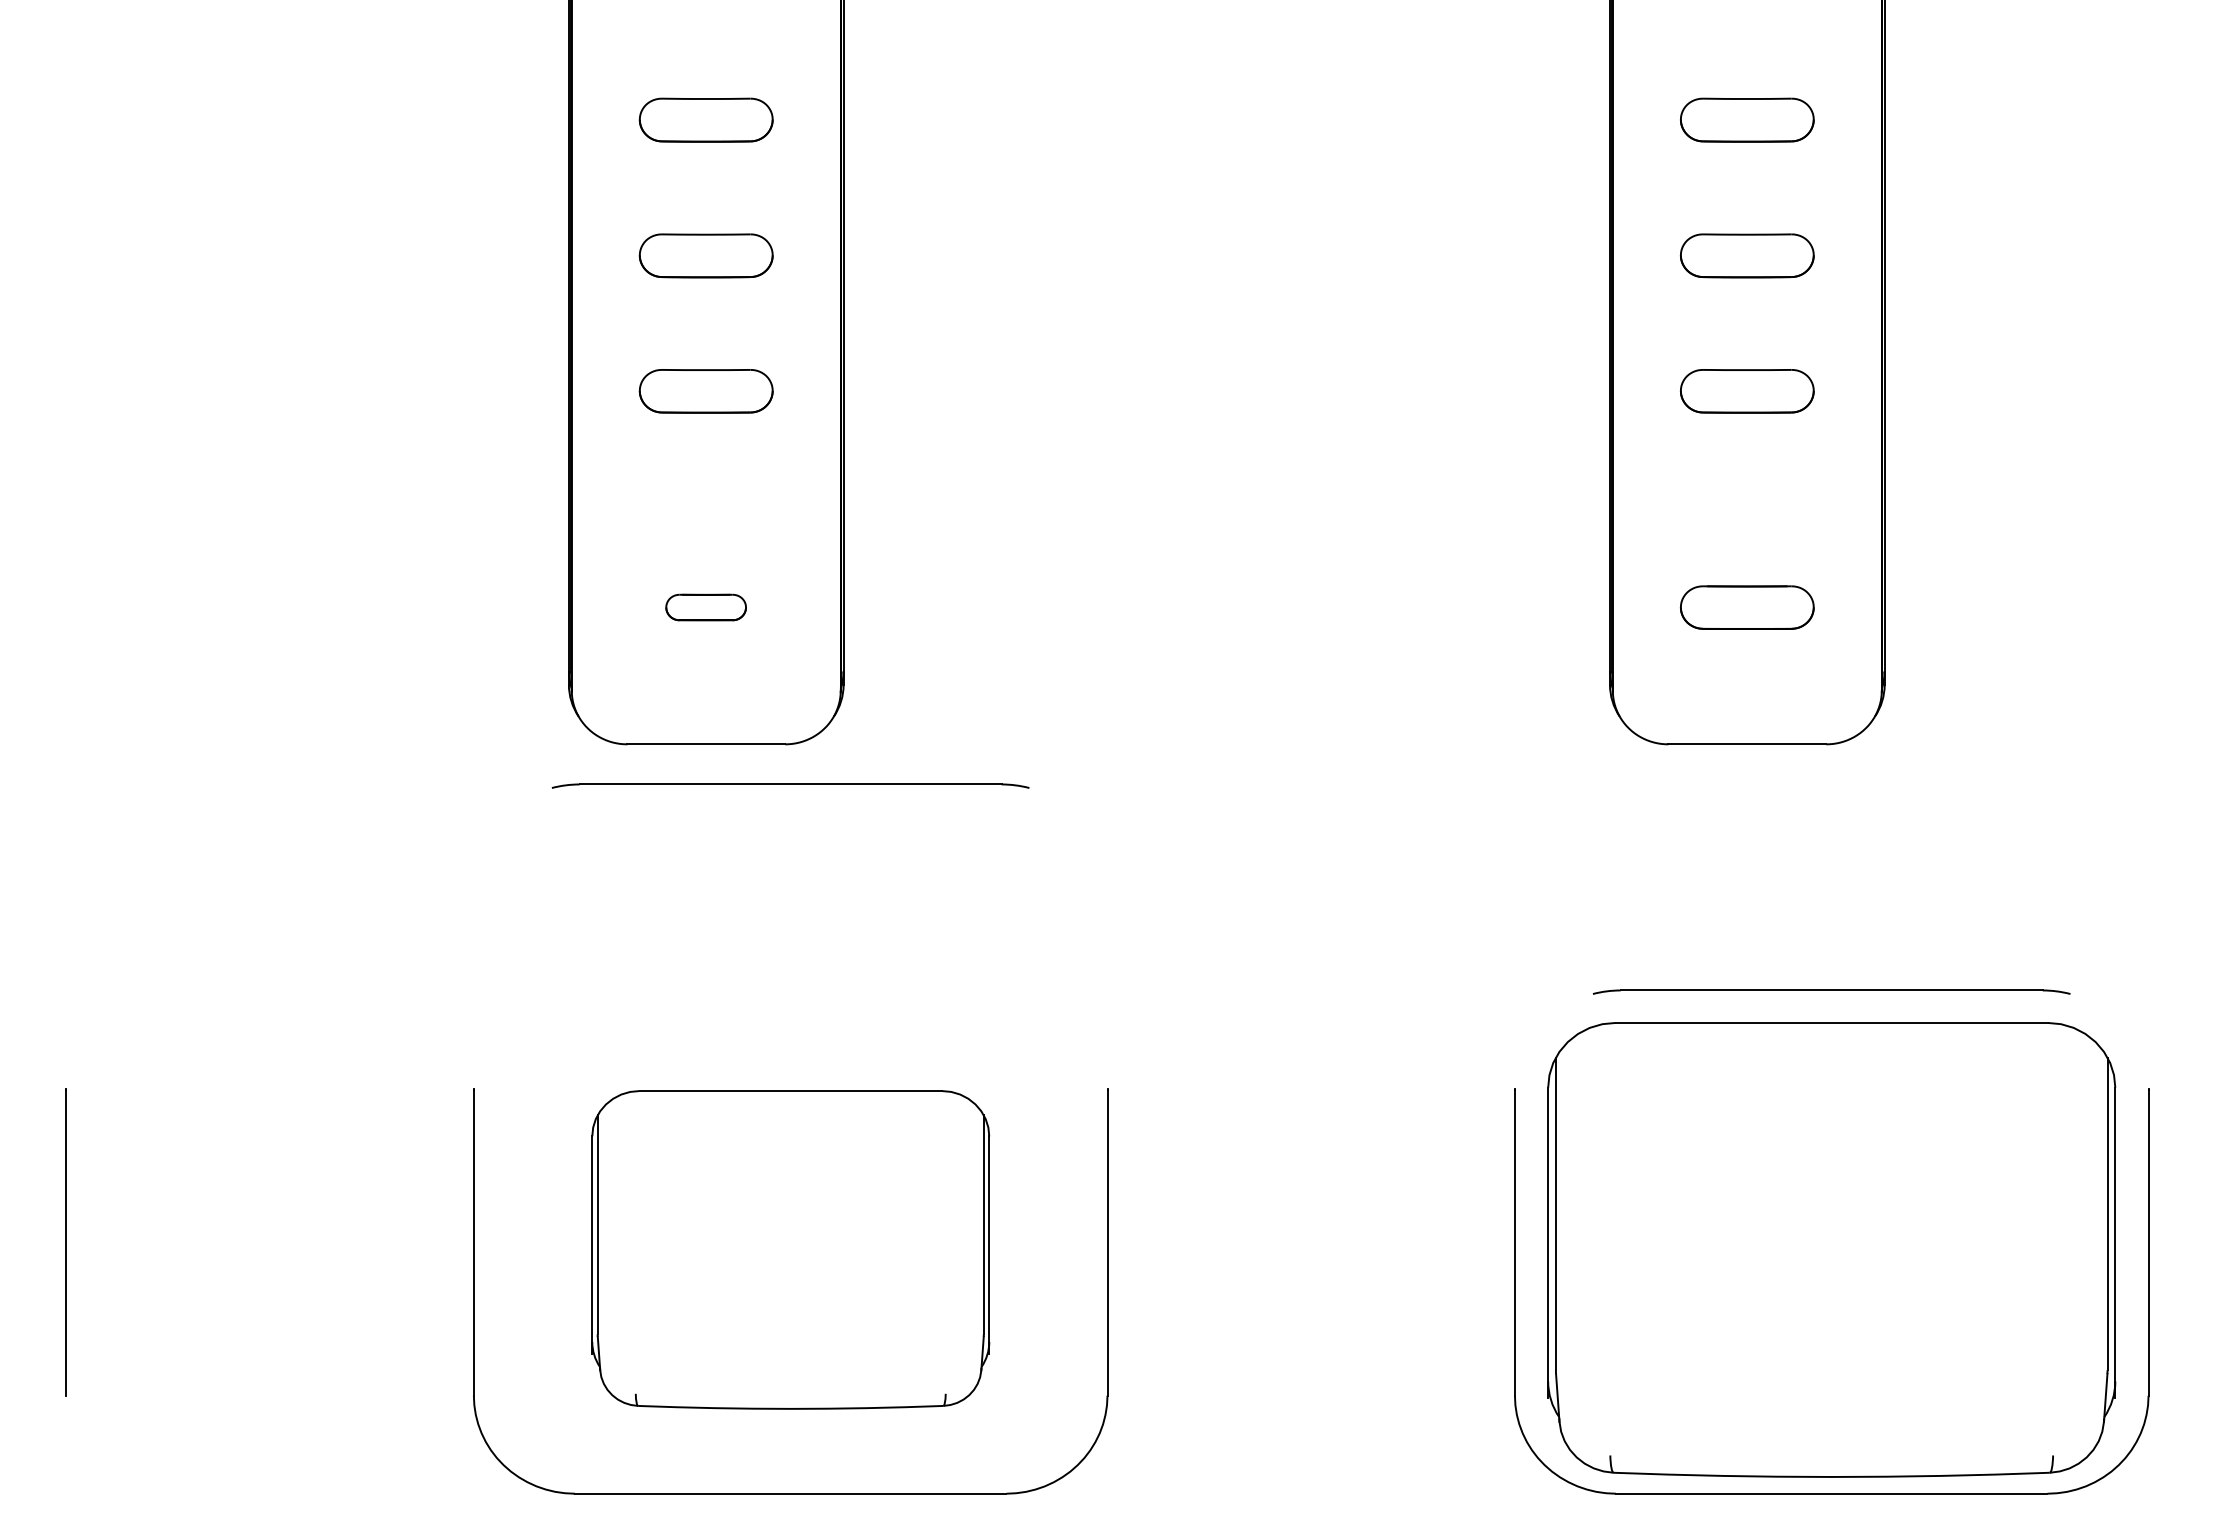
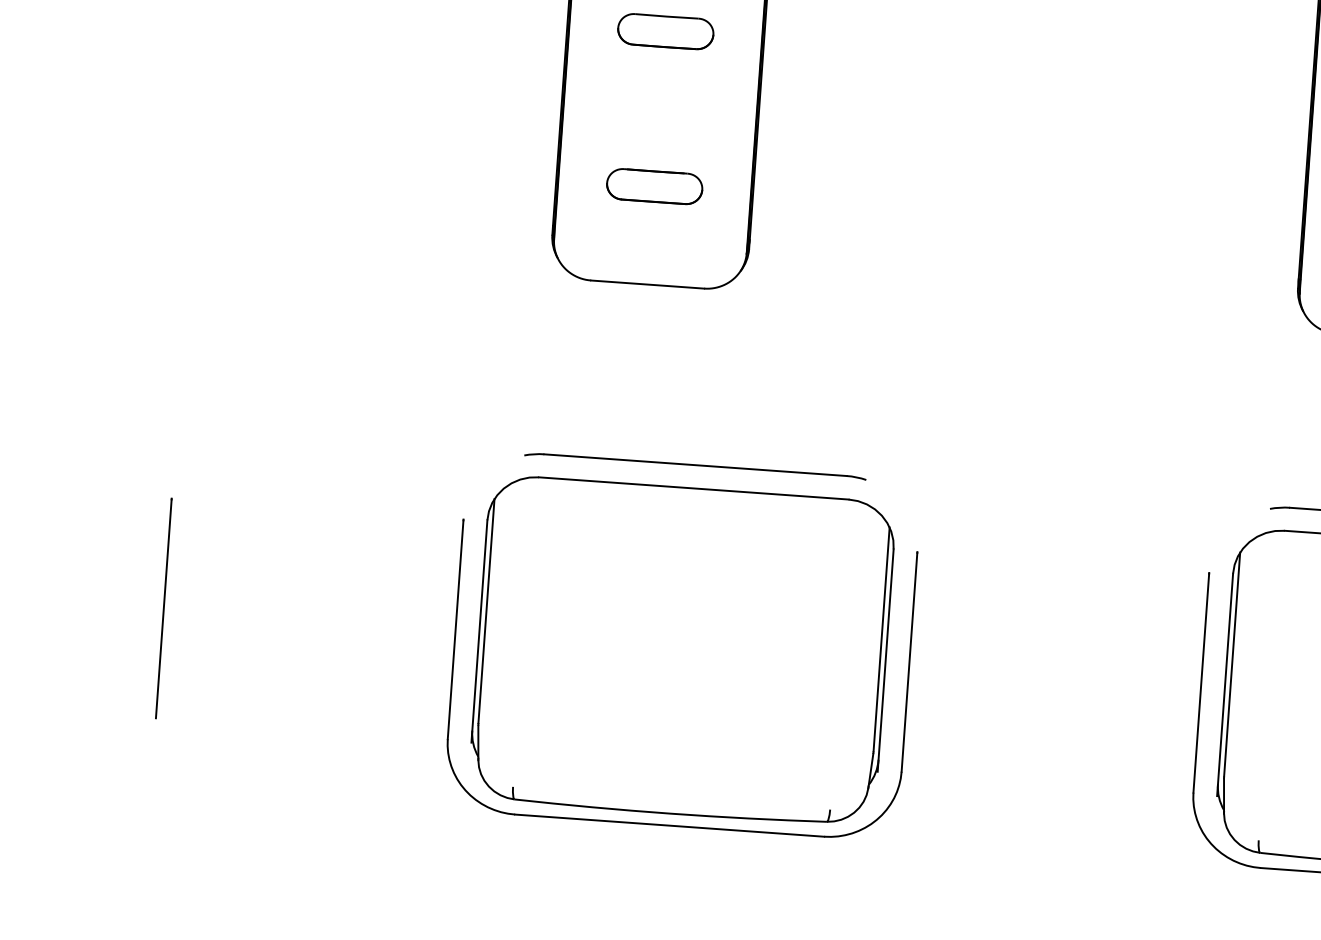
part: (705, 607) -> (654, 186), size x1.67
part: (790, 785) -> (695, 465), moved
part: (790, 1249) -> (682, 650), size x1.43

